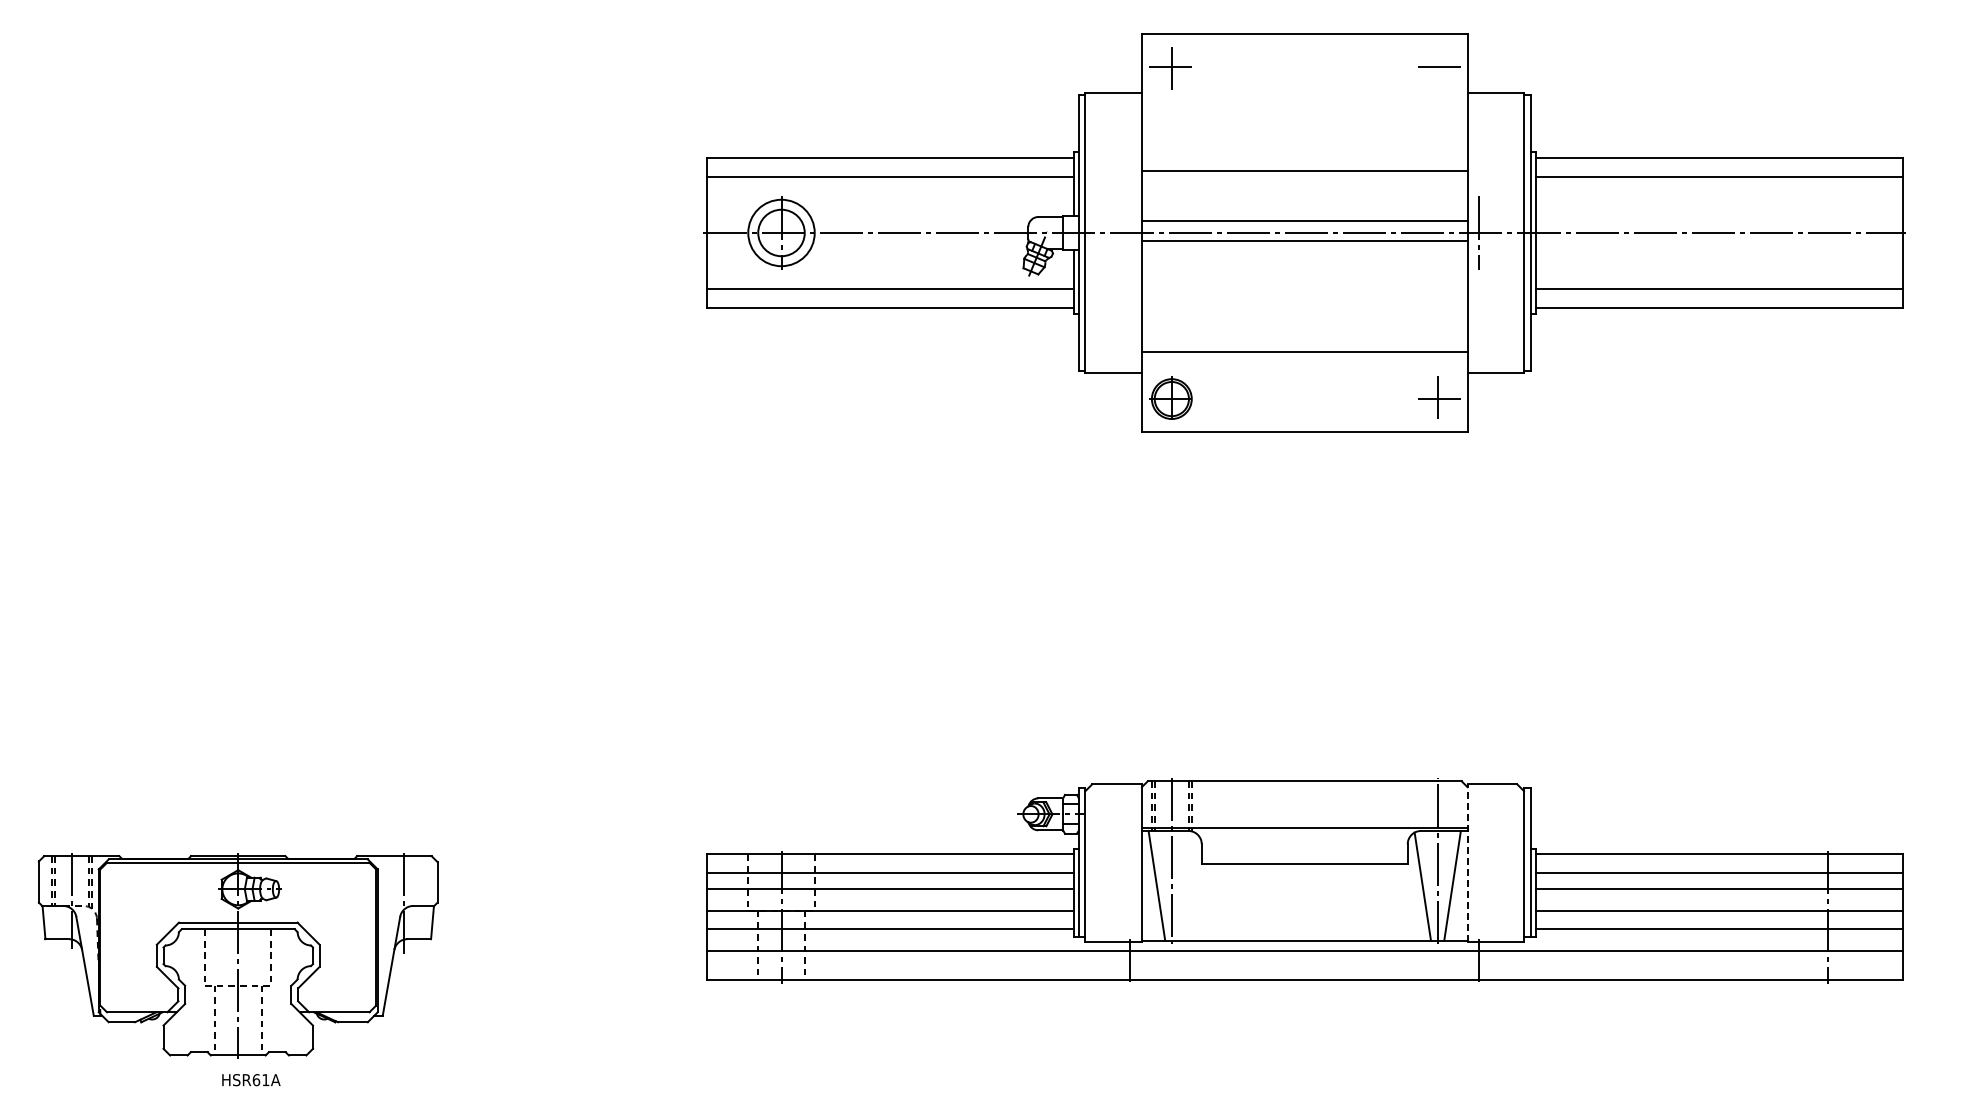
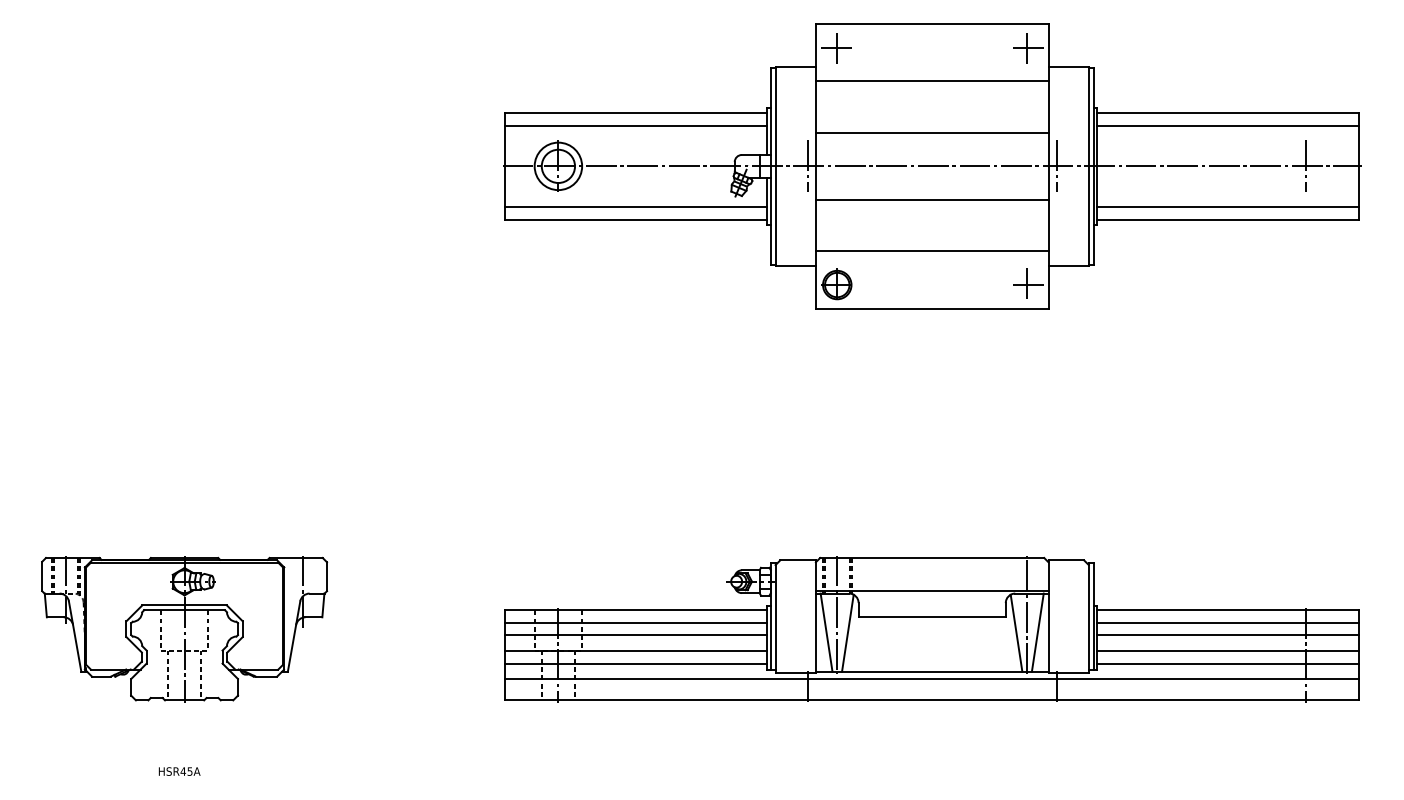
line: (1437, 66) -> (1027, 47), added
line: (1304, 171) -> (932, 81), moved
line: (1304, 220) -> (932, 132), moved
line: (1130, 232) -> (807, 166), added
line: (1827, 232) -> (1305, 166), added
line: (1304, 241) -> (932, 200), moved
line: (1467, 863) -> (1048, 616), dashed -> solid
line: (1186, 886) -> (847, 633), added
part: (237, 955) -> (184, 628), moved
text: (260, 1080) -> (186, 771), HSR61A -> HSR45A

